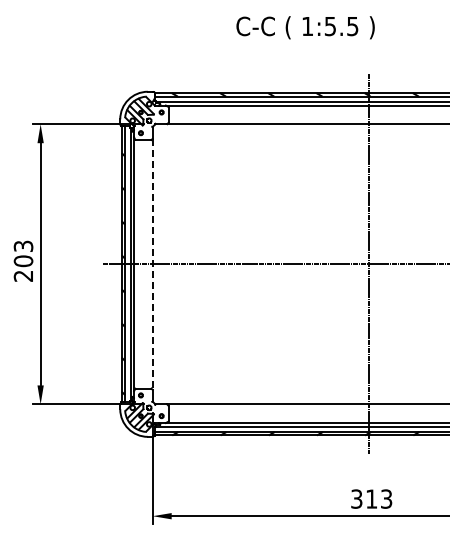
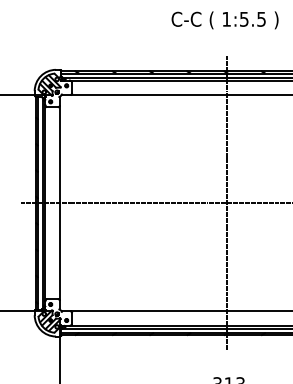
text: (305, 27) -> (225, 20), moved
line: (152, 264) -> (59, 203), dashed -> solid

